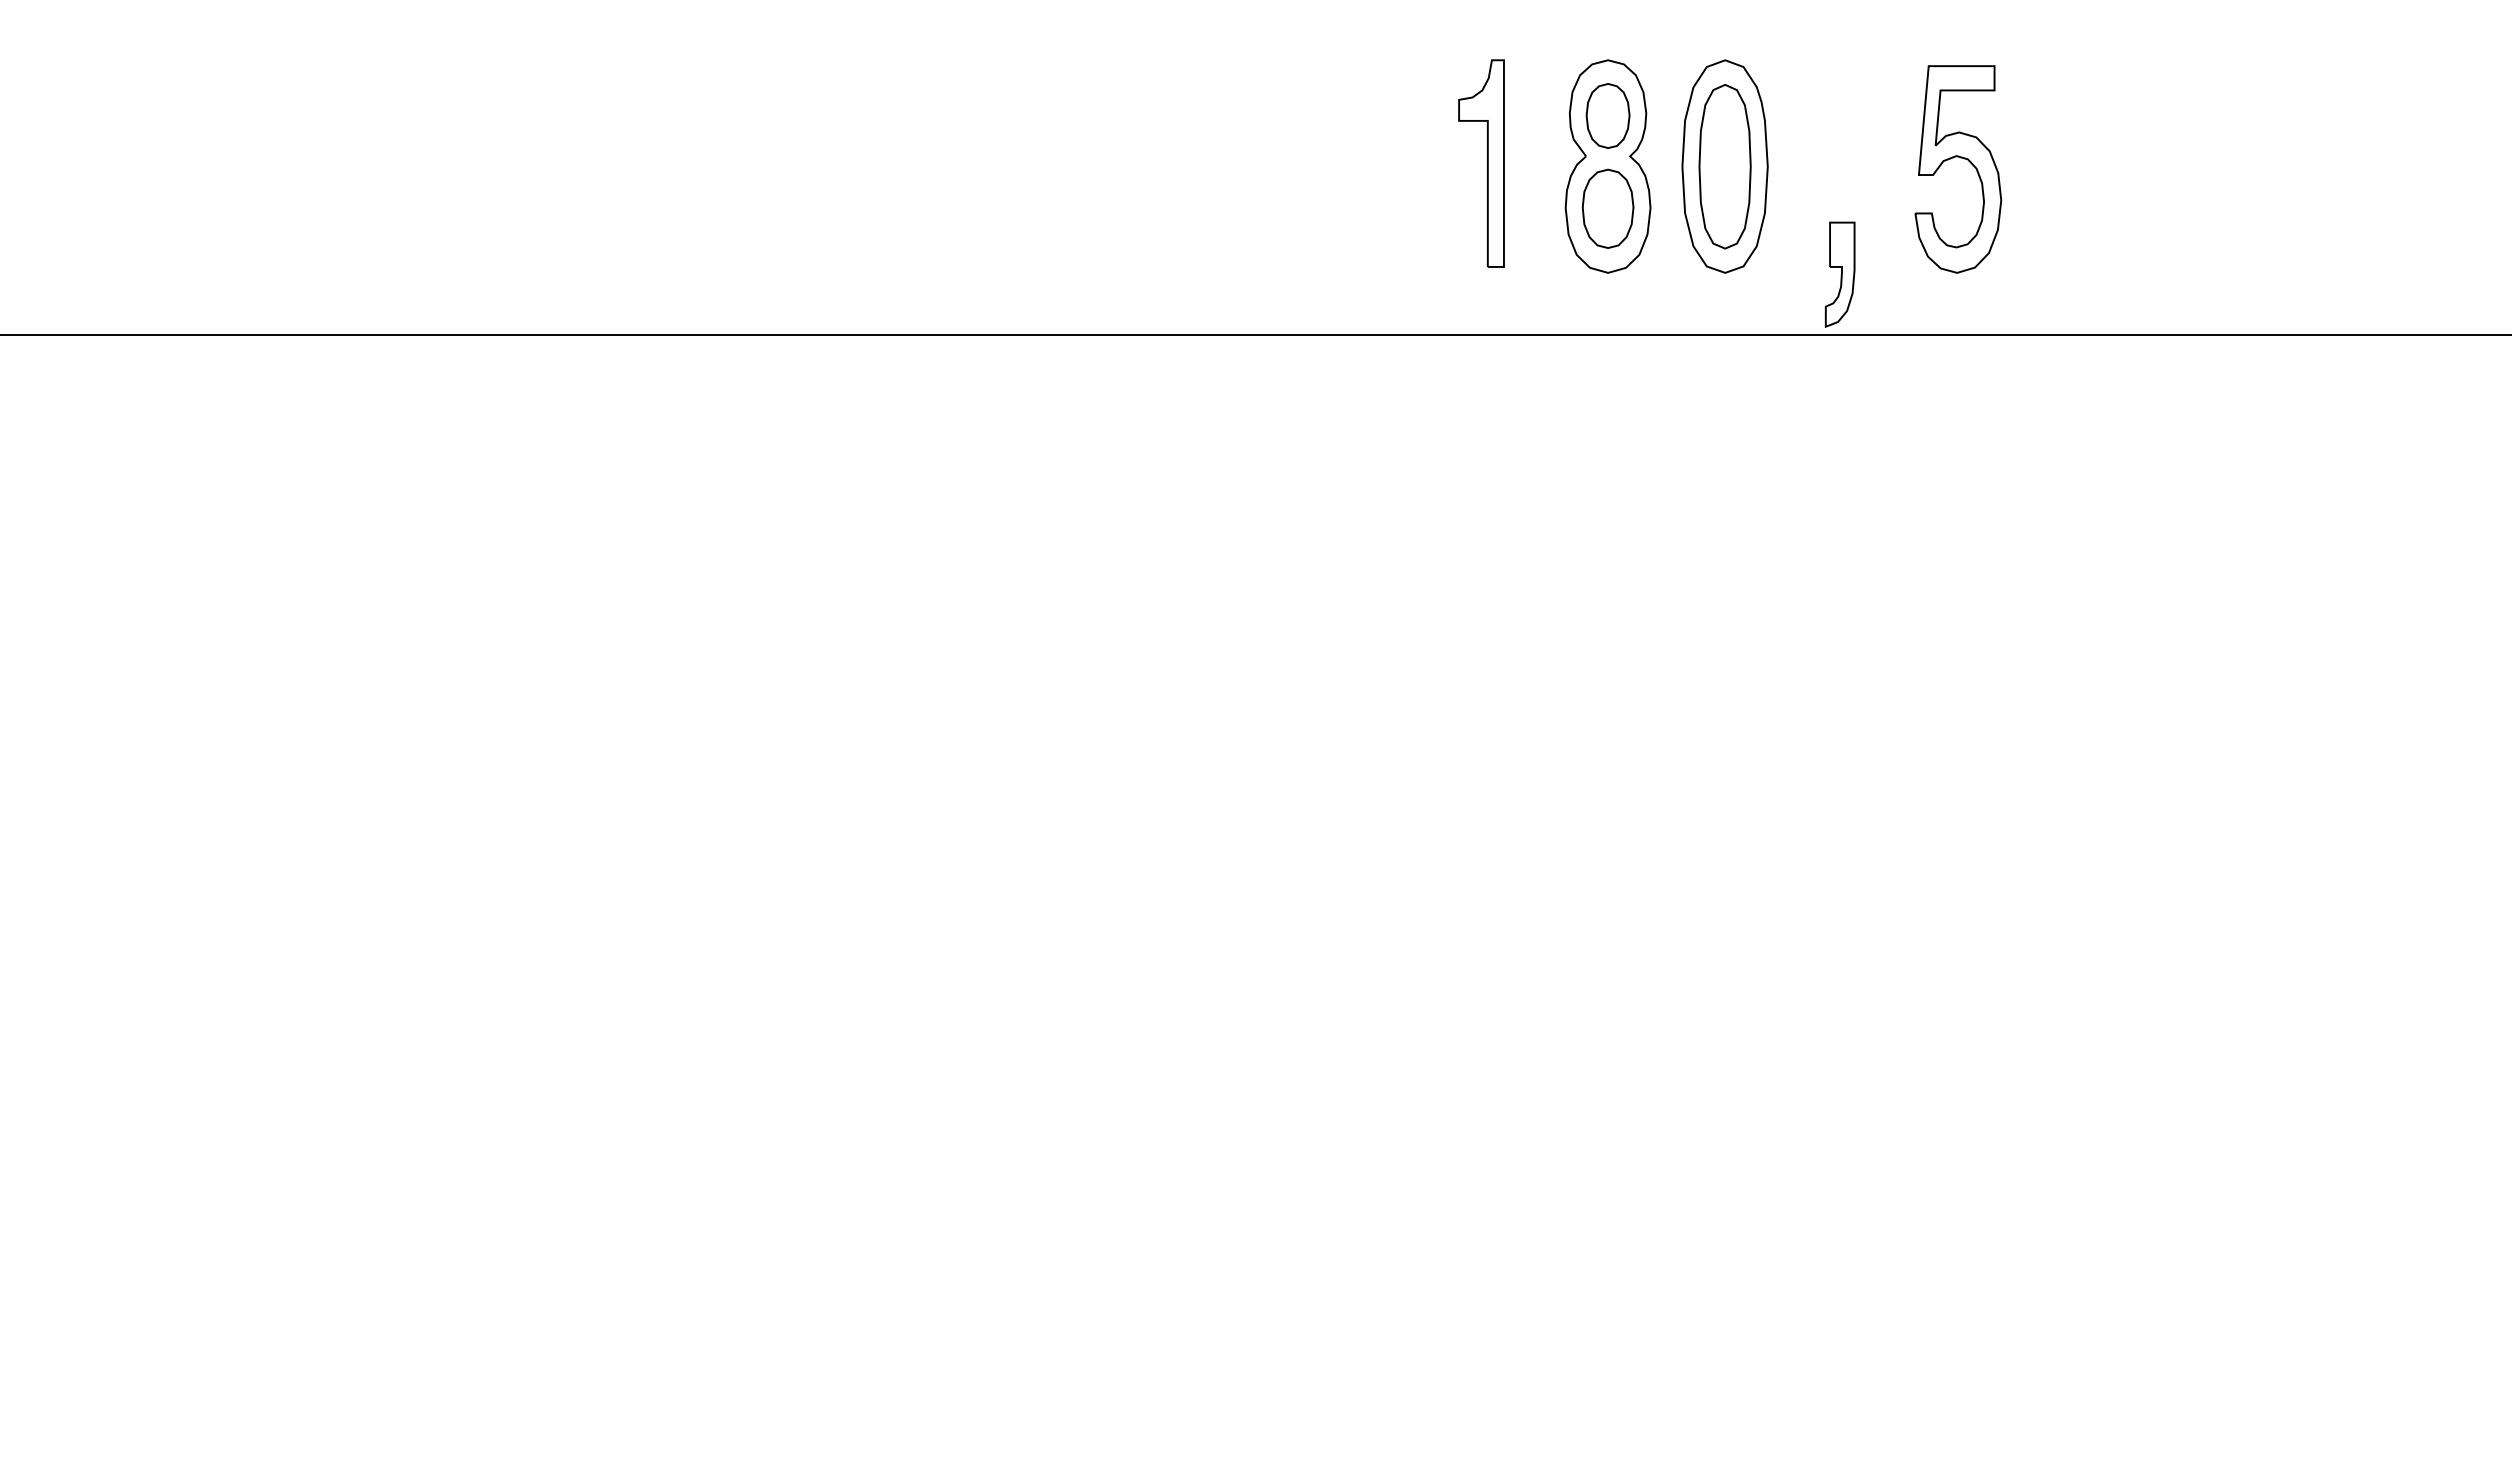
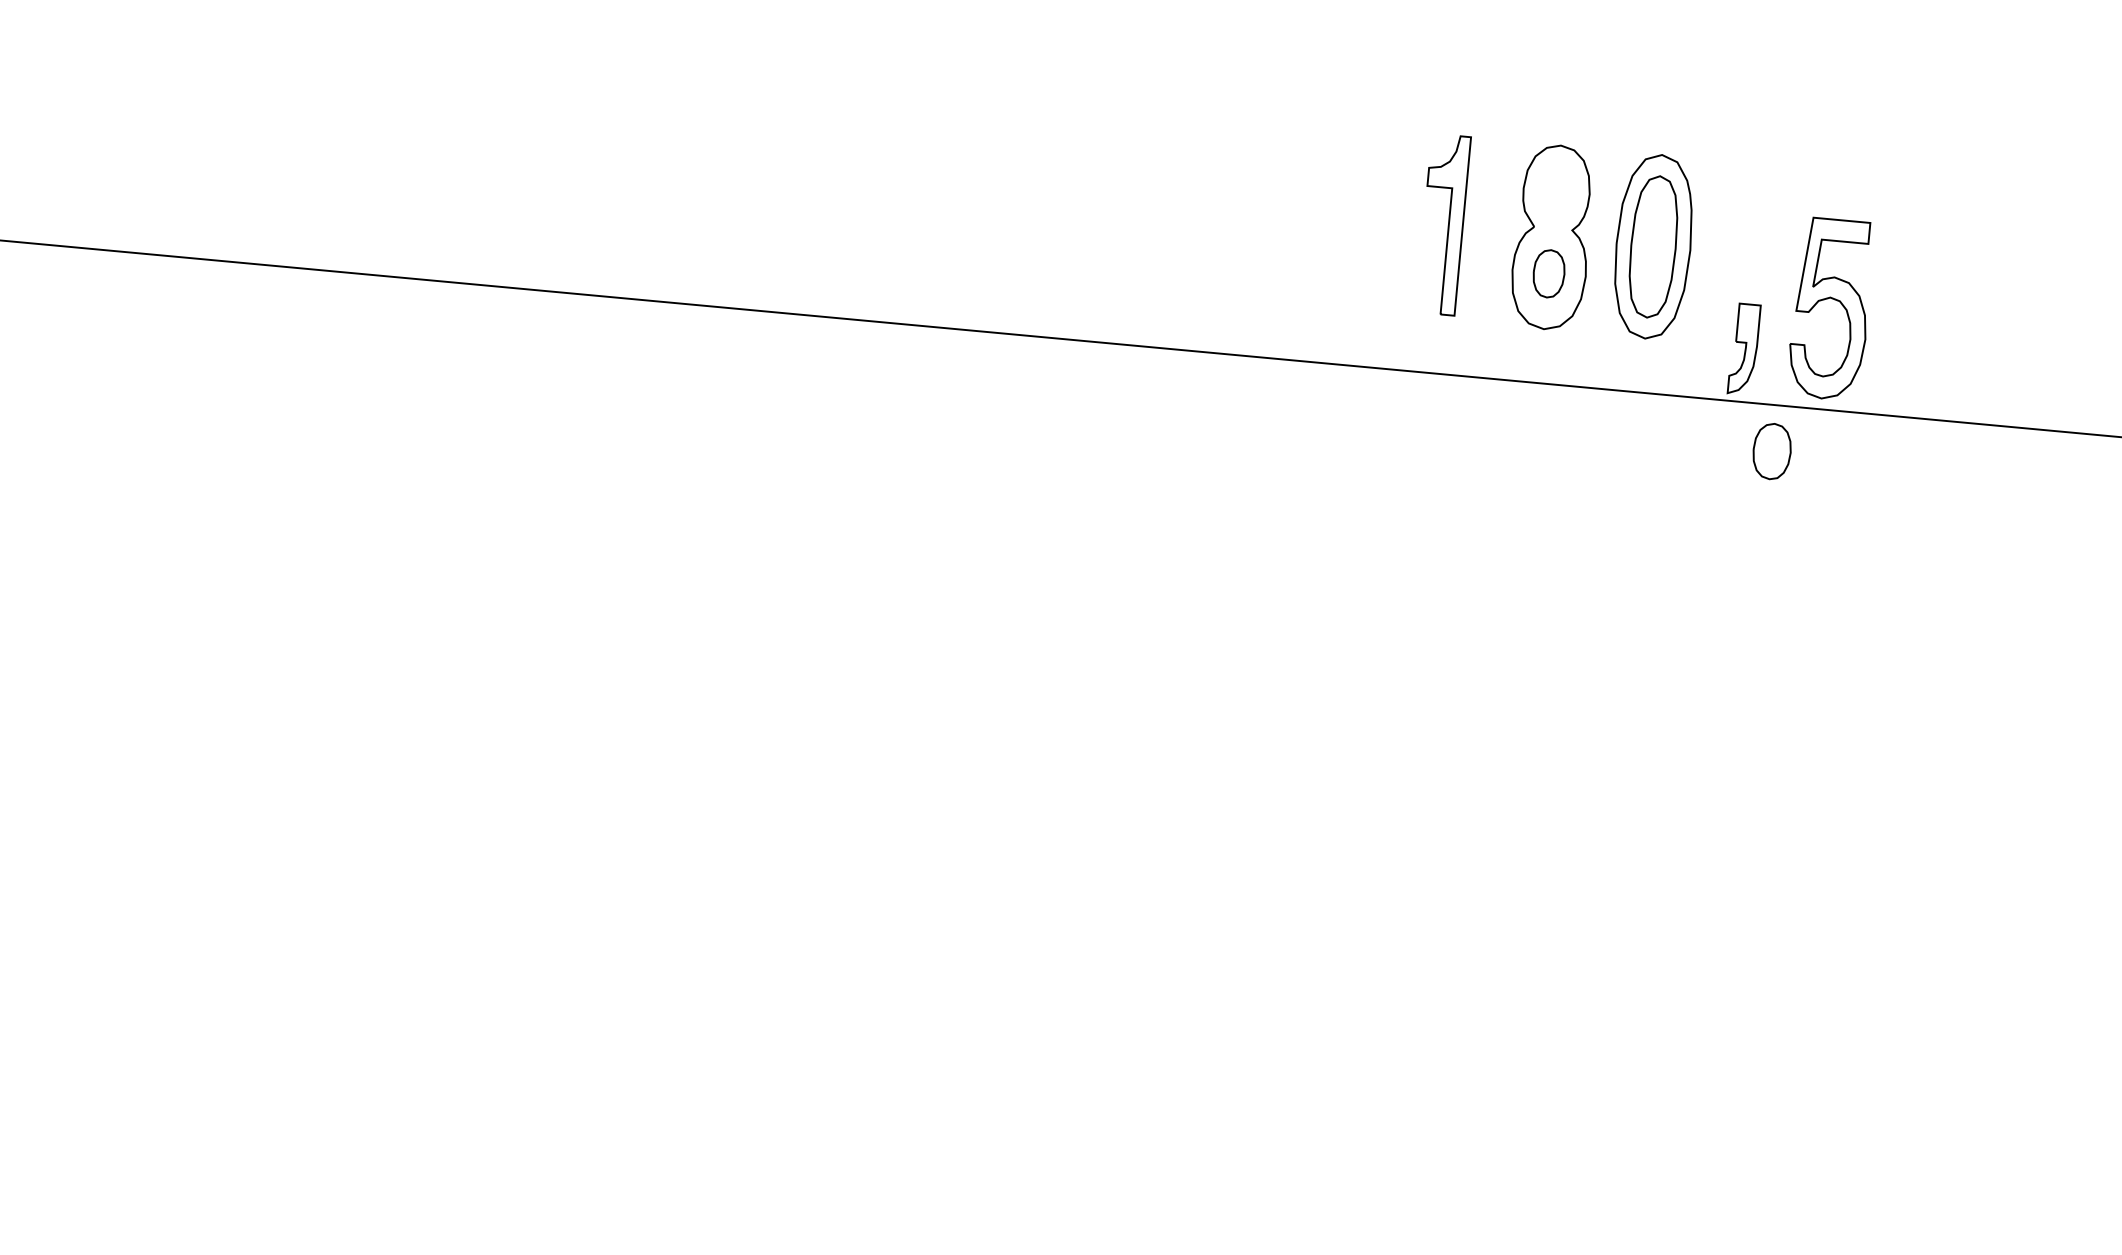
part: (1607, 115) -> (1771, 451), moved
part: (1960, 158) -> (1833, 300), moved
part: (1607, 208) -> (1548, 273), size x0.7

